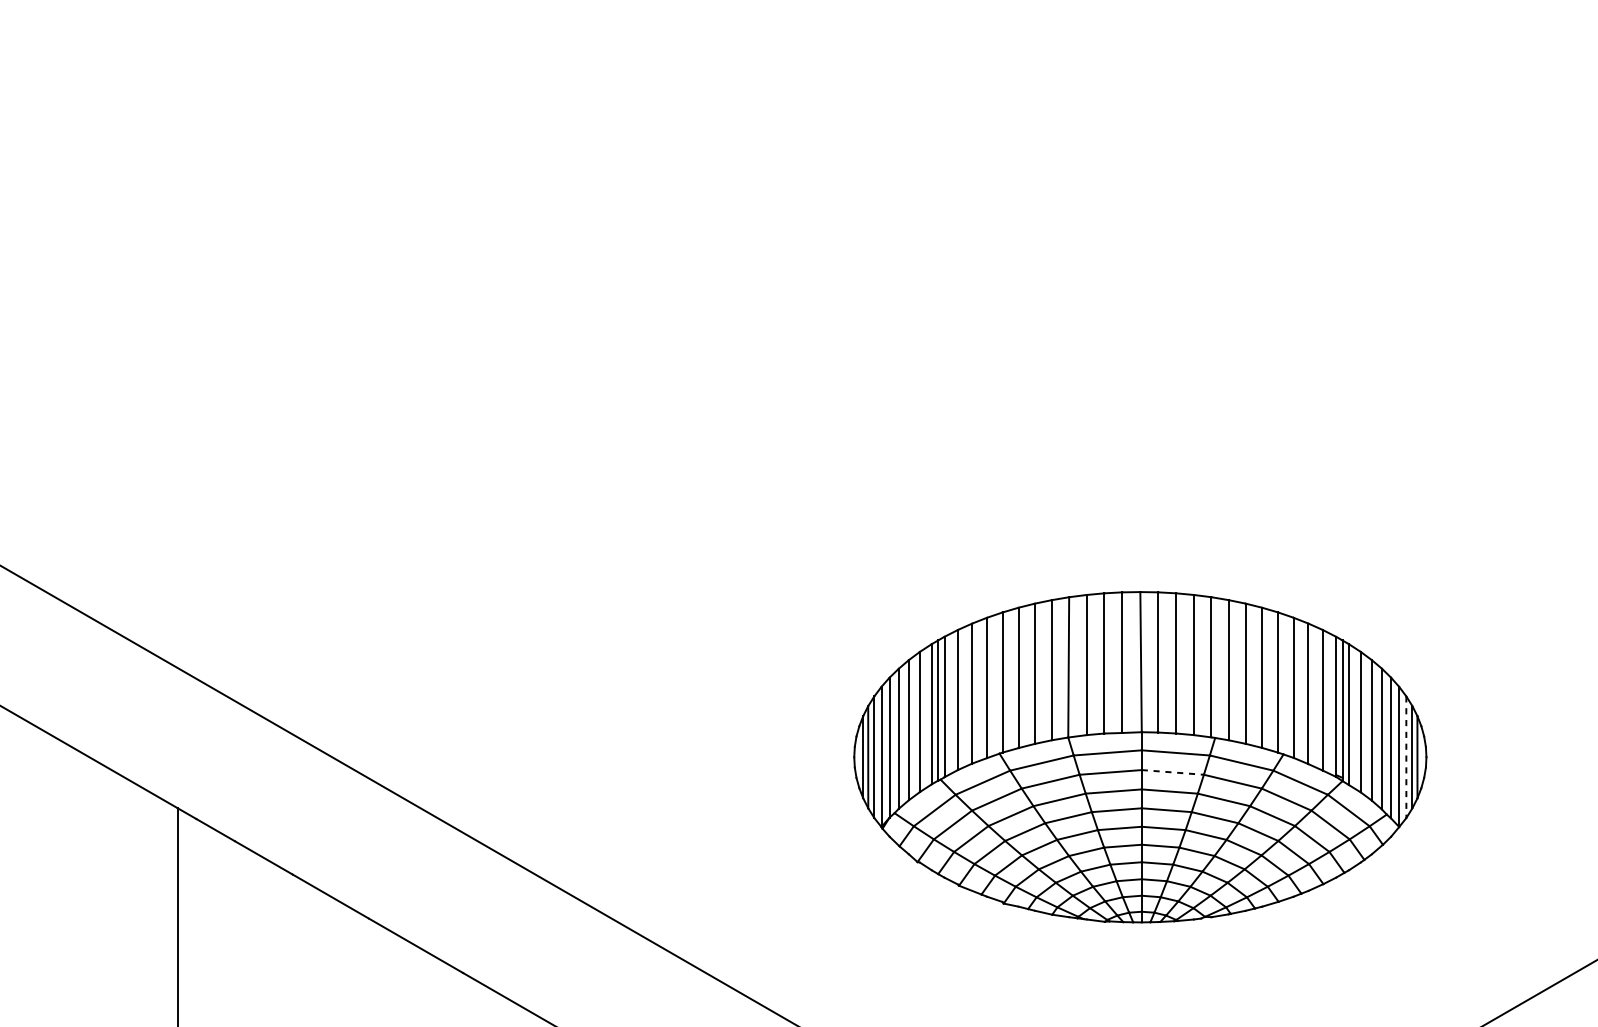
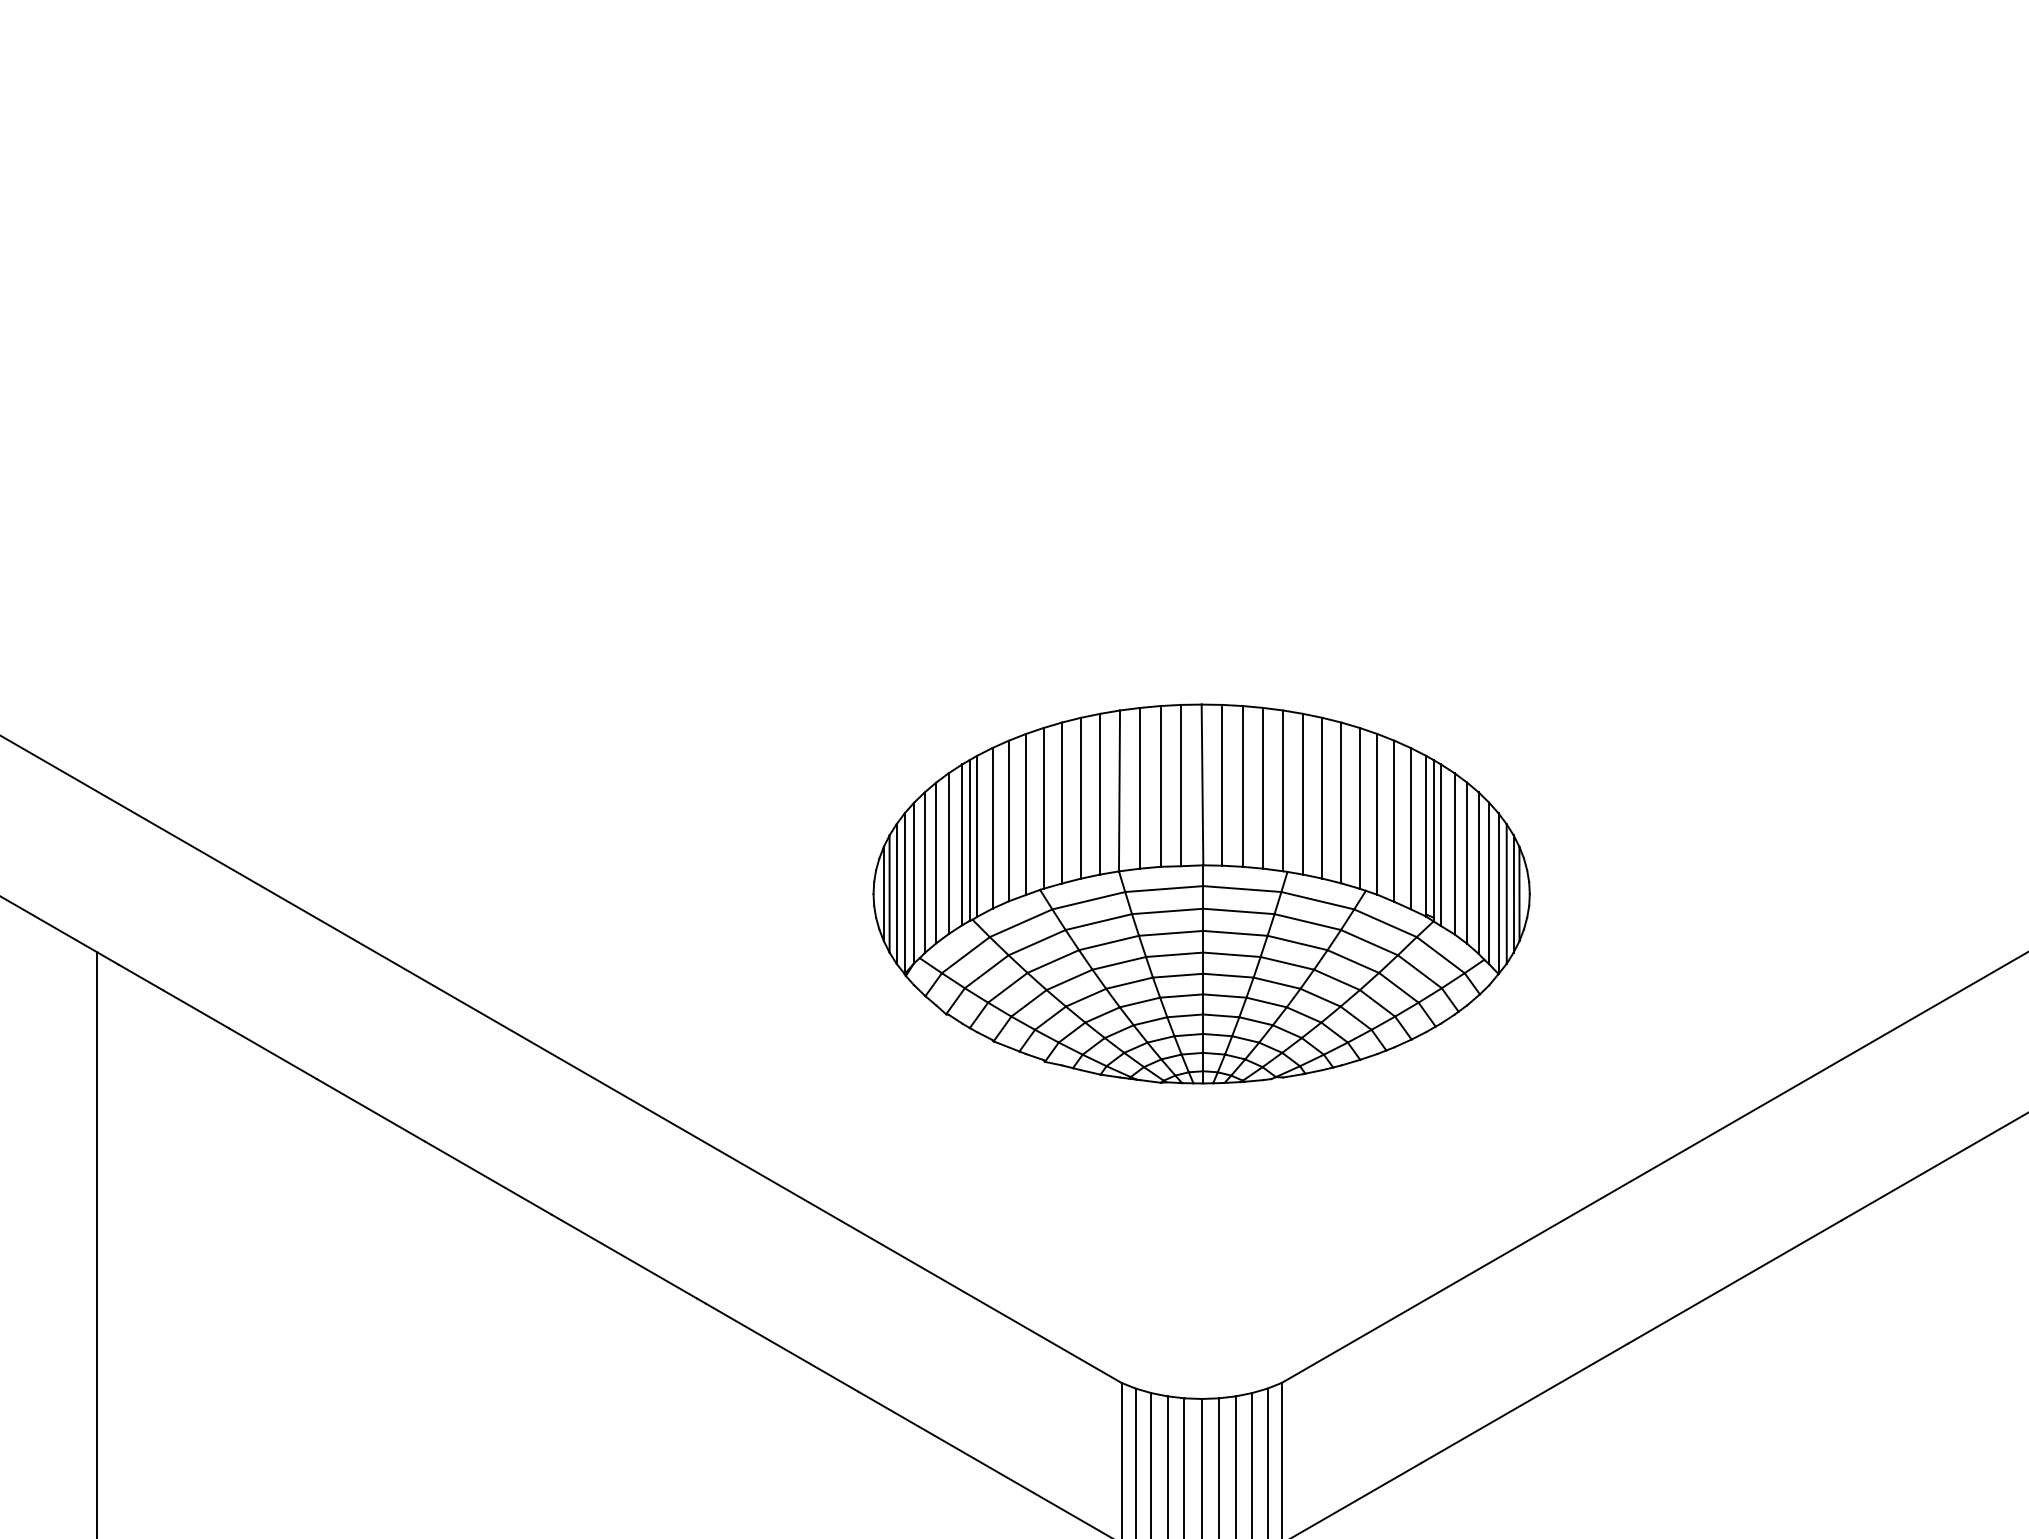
line: (1406, 756) -> (1506, 893), dashed -> solid
line: (1172, 772) -> (1238, 911), dashed -> solid

